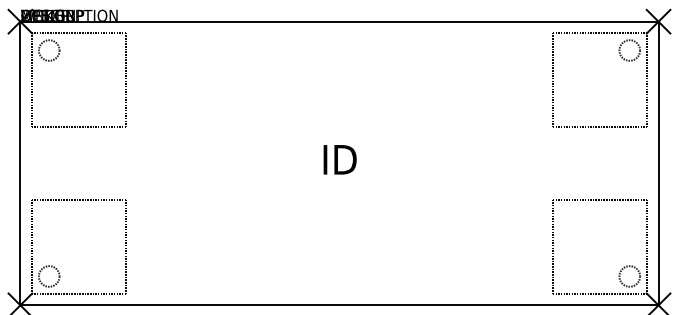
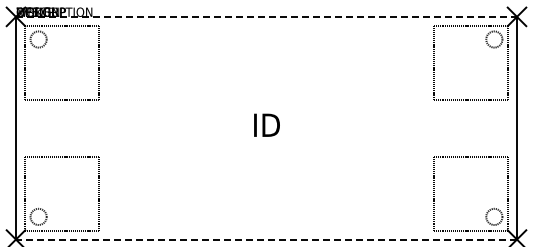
line: (339, 21) -> (266, 16), solid -> dashed
line: (339, 305) -> (266, 239), solid -> dashed

